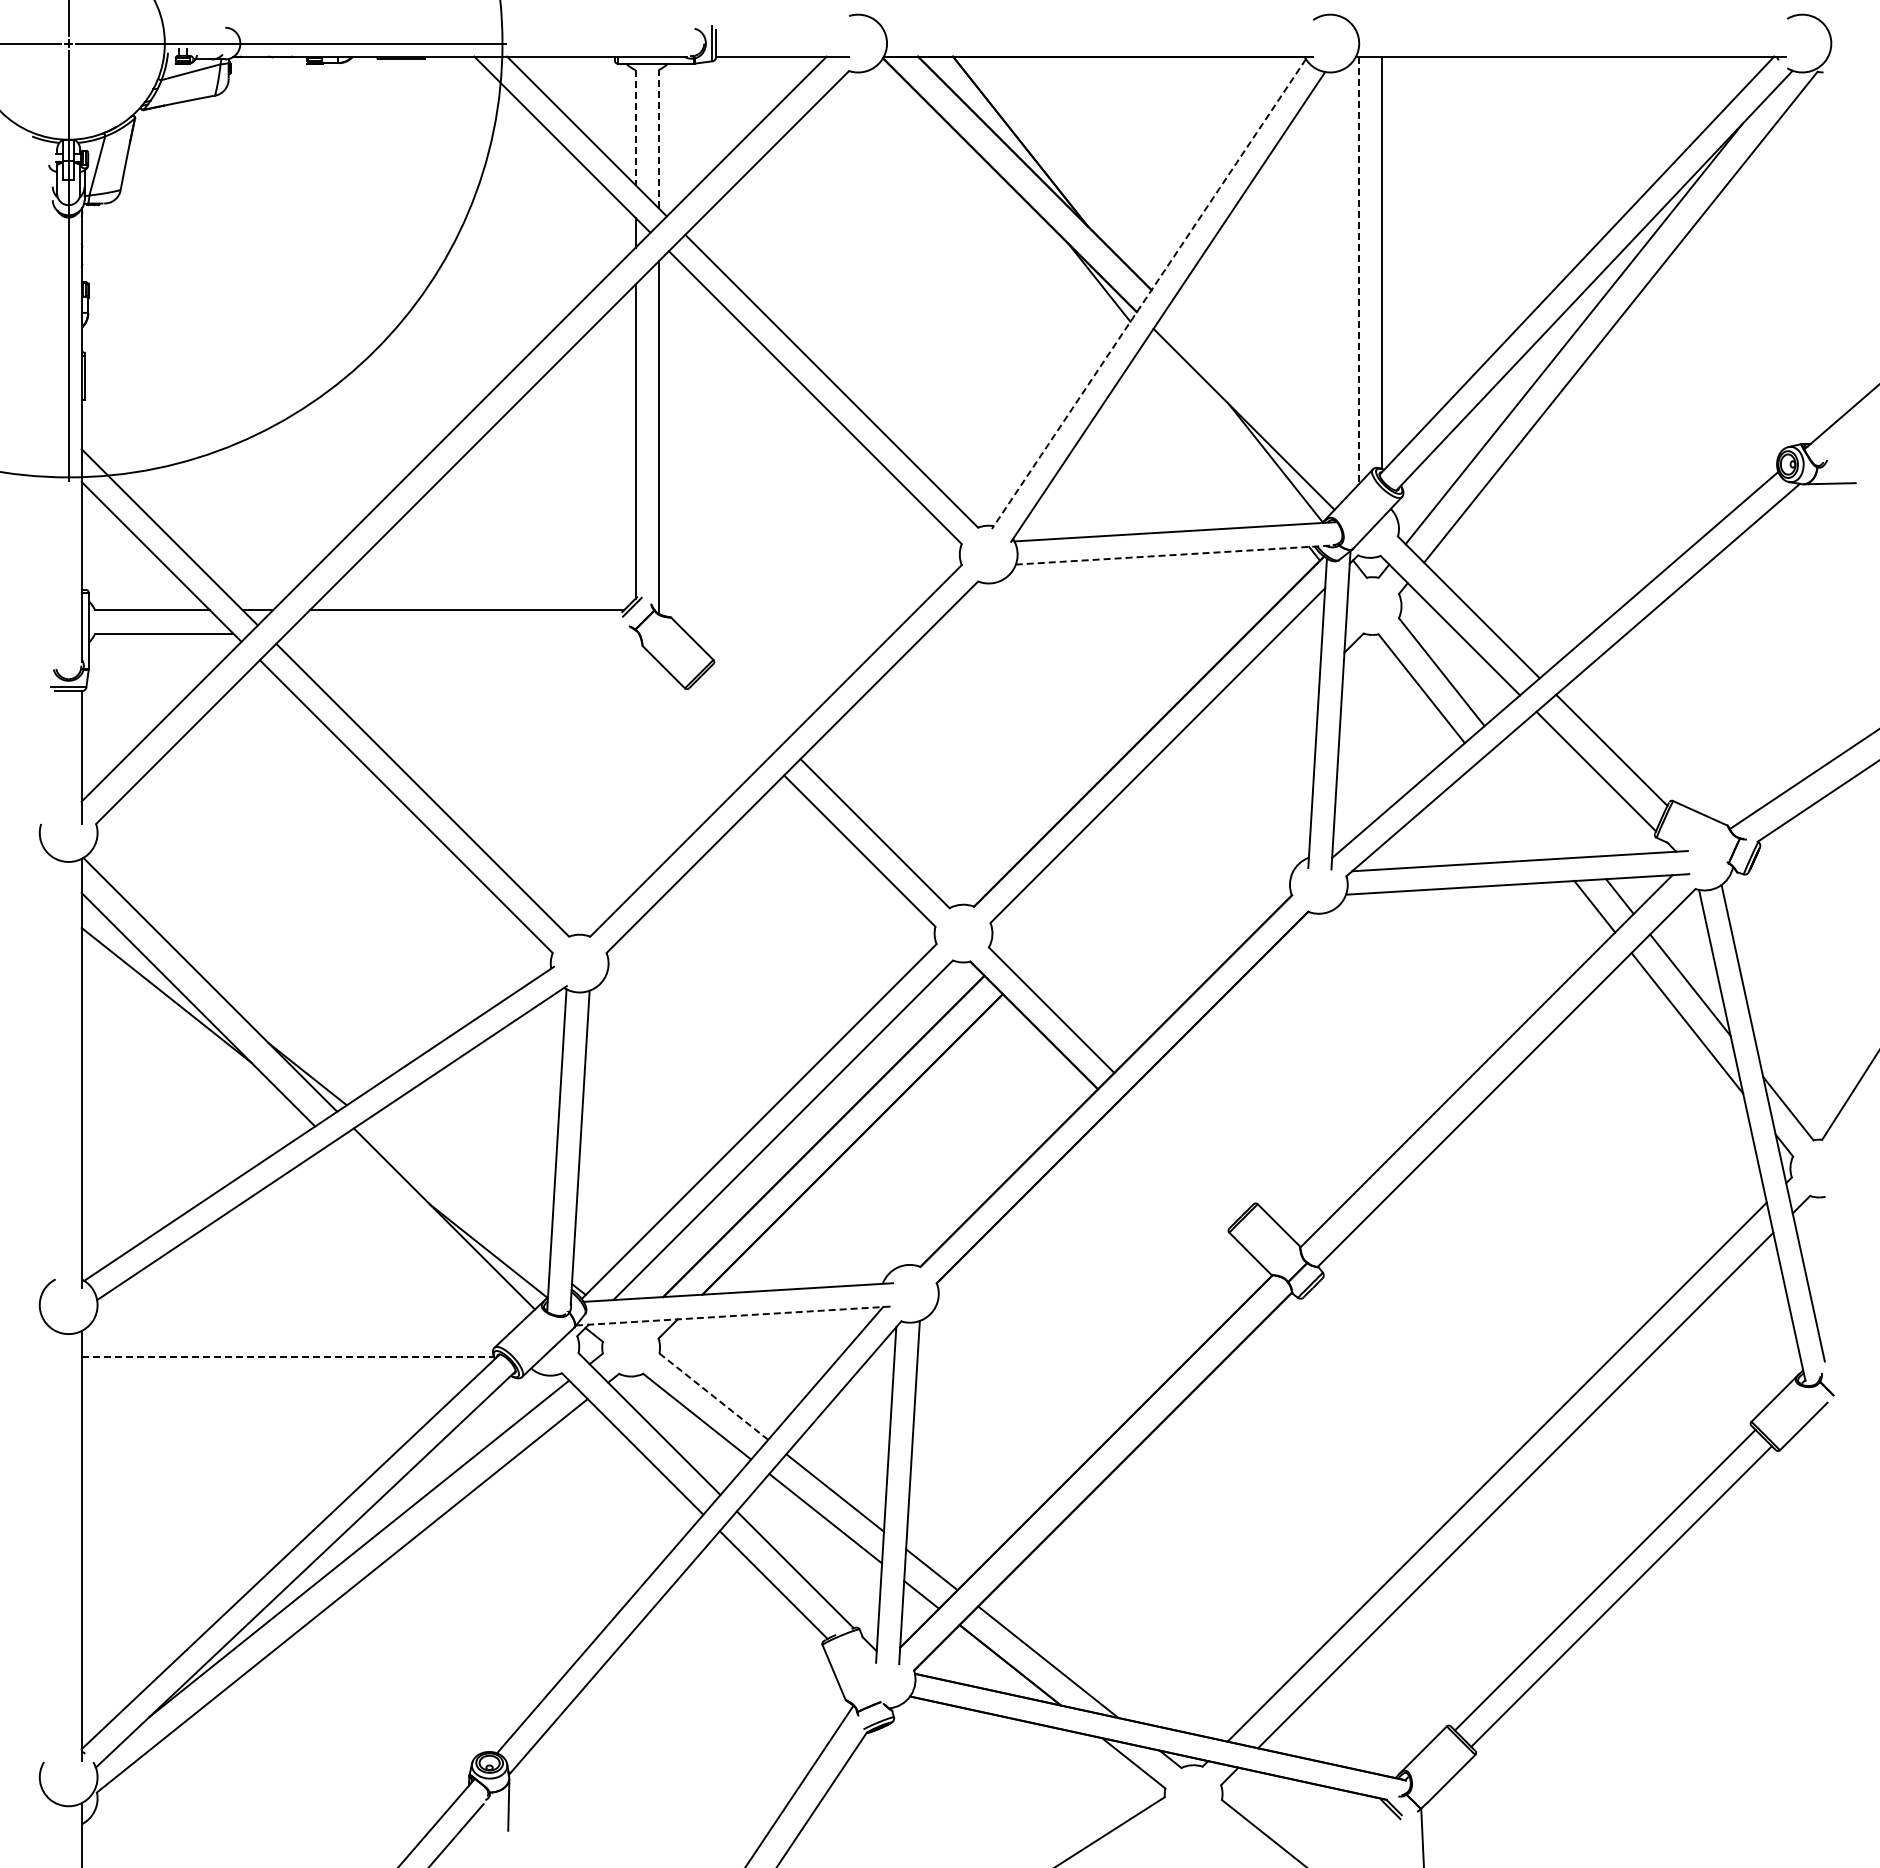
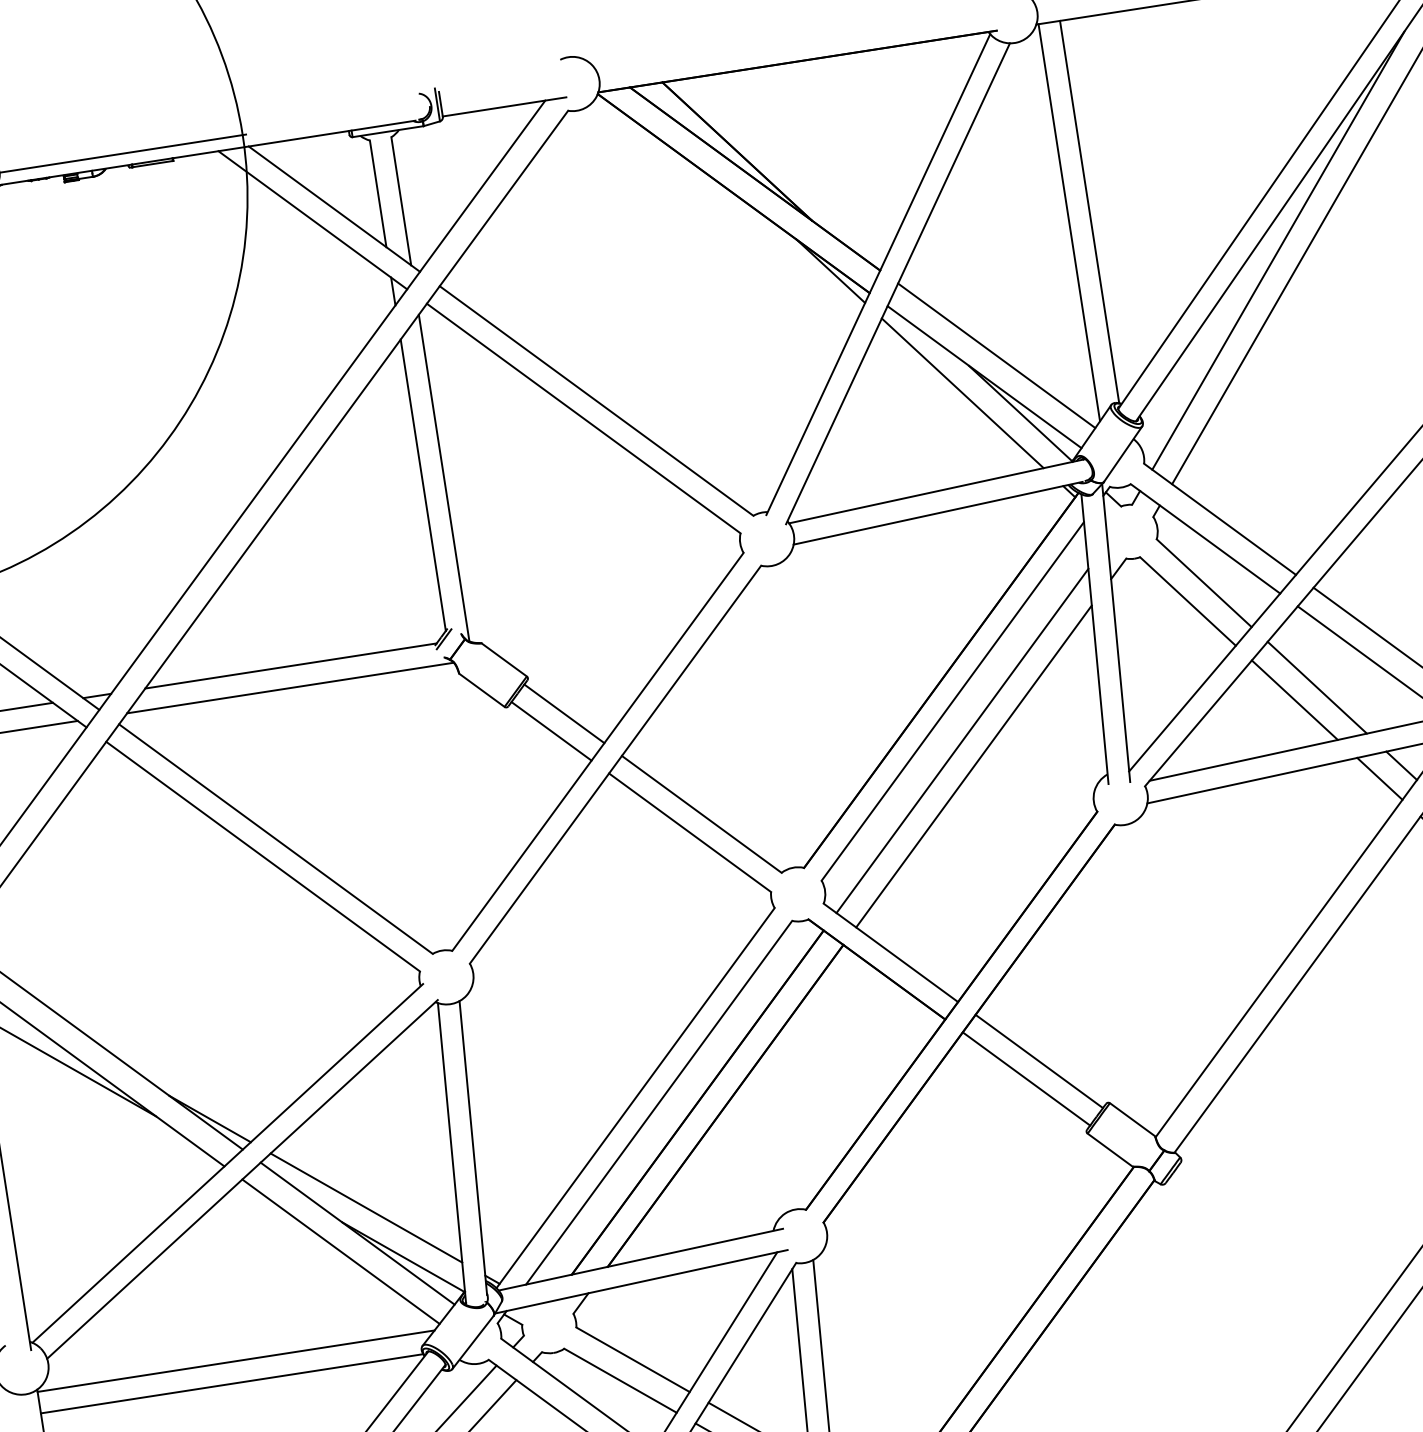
line: (635, 128) -> (378, 194), dashed -> solid
line: (658, 138) -> (401, 200), dashed -> solid
line: (1358, 271) -> (1069, 223), dashed -> solid
line: (1148, 294) -> (877, 275), dashed -> solid
line: (1260, 398) -> (996, 355), added
line: (1218, 432) -> (962, 393), added
line: (1173, 555) -> (938, 513), dashed -> solid
line: (462, 633) -> (290, 687), added
line: (746, 705) -> (564, 714), added
line: (730, 721) -> (551, 731), added
line: (1161, 798) -> (962, 740), added
line: (1543, 800) -> (1316, 687), added
line: (1517, 809) -> (1294, 699), added
line: (1169, 827) -> (973, 766), added
line: (1189, 1148) -> (1038, 1061), added
line: (1173, 1164) -> (1026, 1078), added
line: (457, 1193) -> (366, 1208), added
line: (423, 1235) -> (340, 1251), added
line: (735, 1315) -> (641, 1281), dashed -> solid
line: (295, 1333) -> (235, 1361), added
line: (288, 1356) -> (232, 1383), dashed -> solid
line: (713, 1396) -> (632, 1359), dashed -> solid

